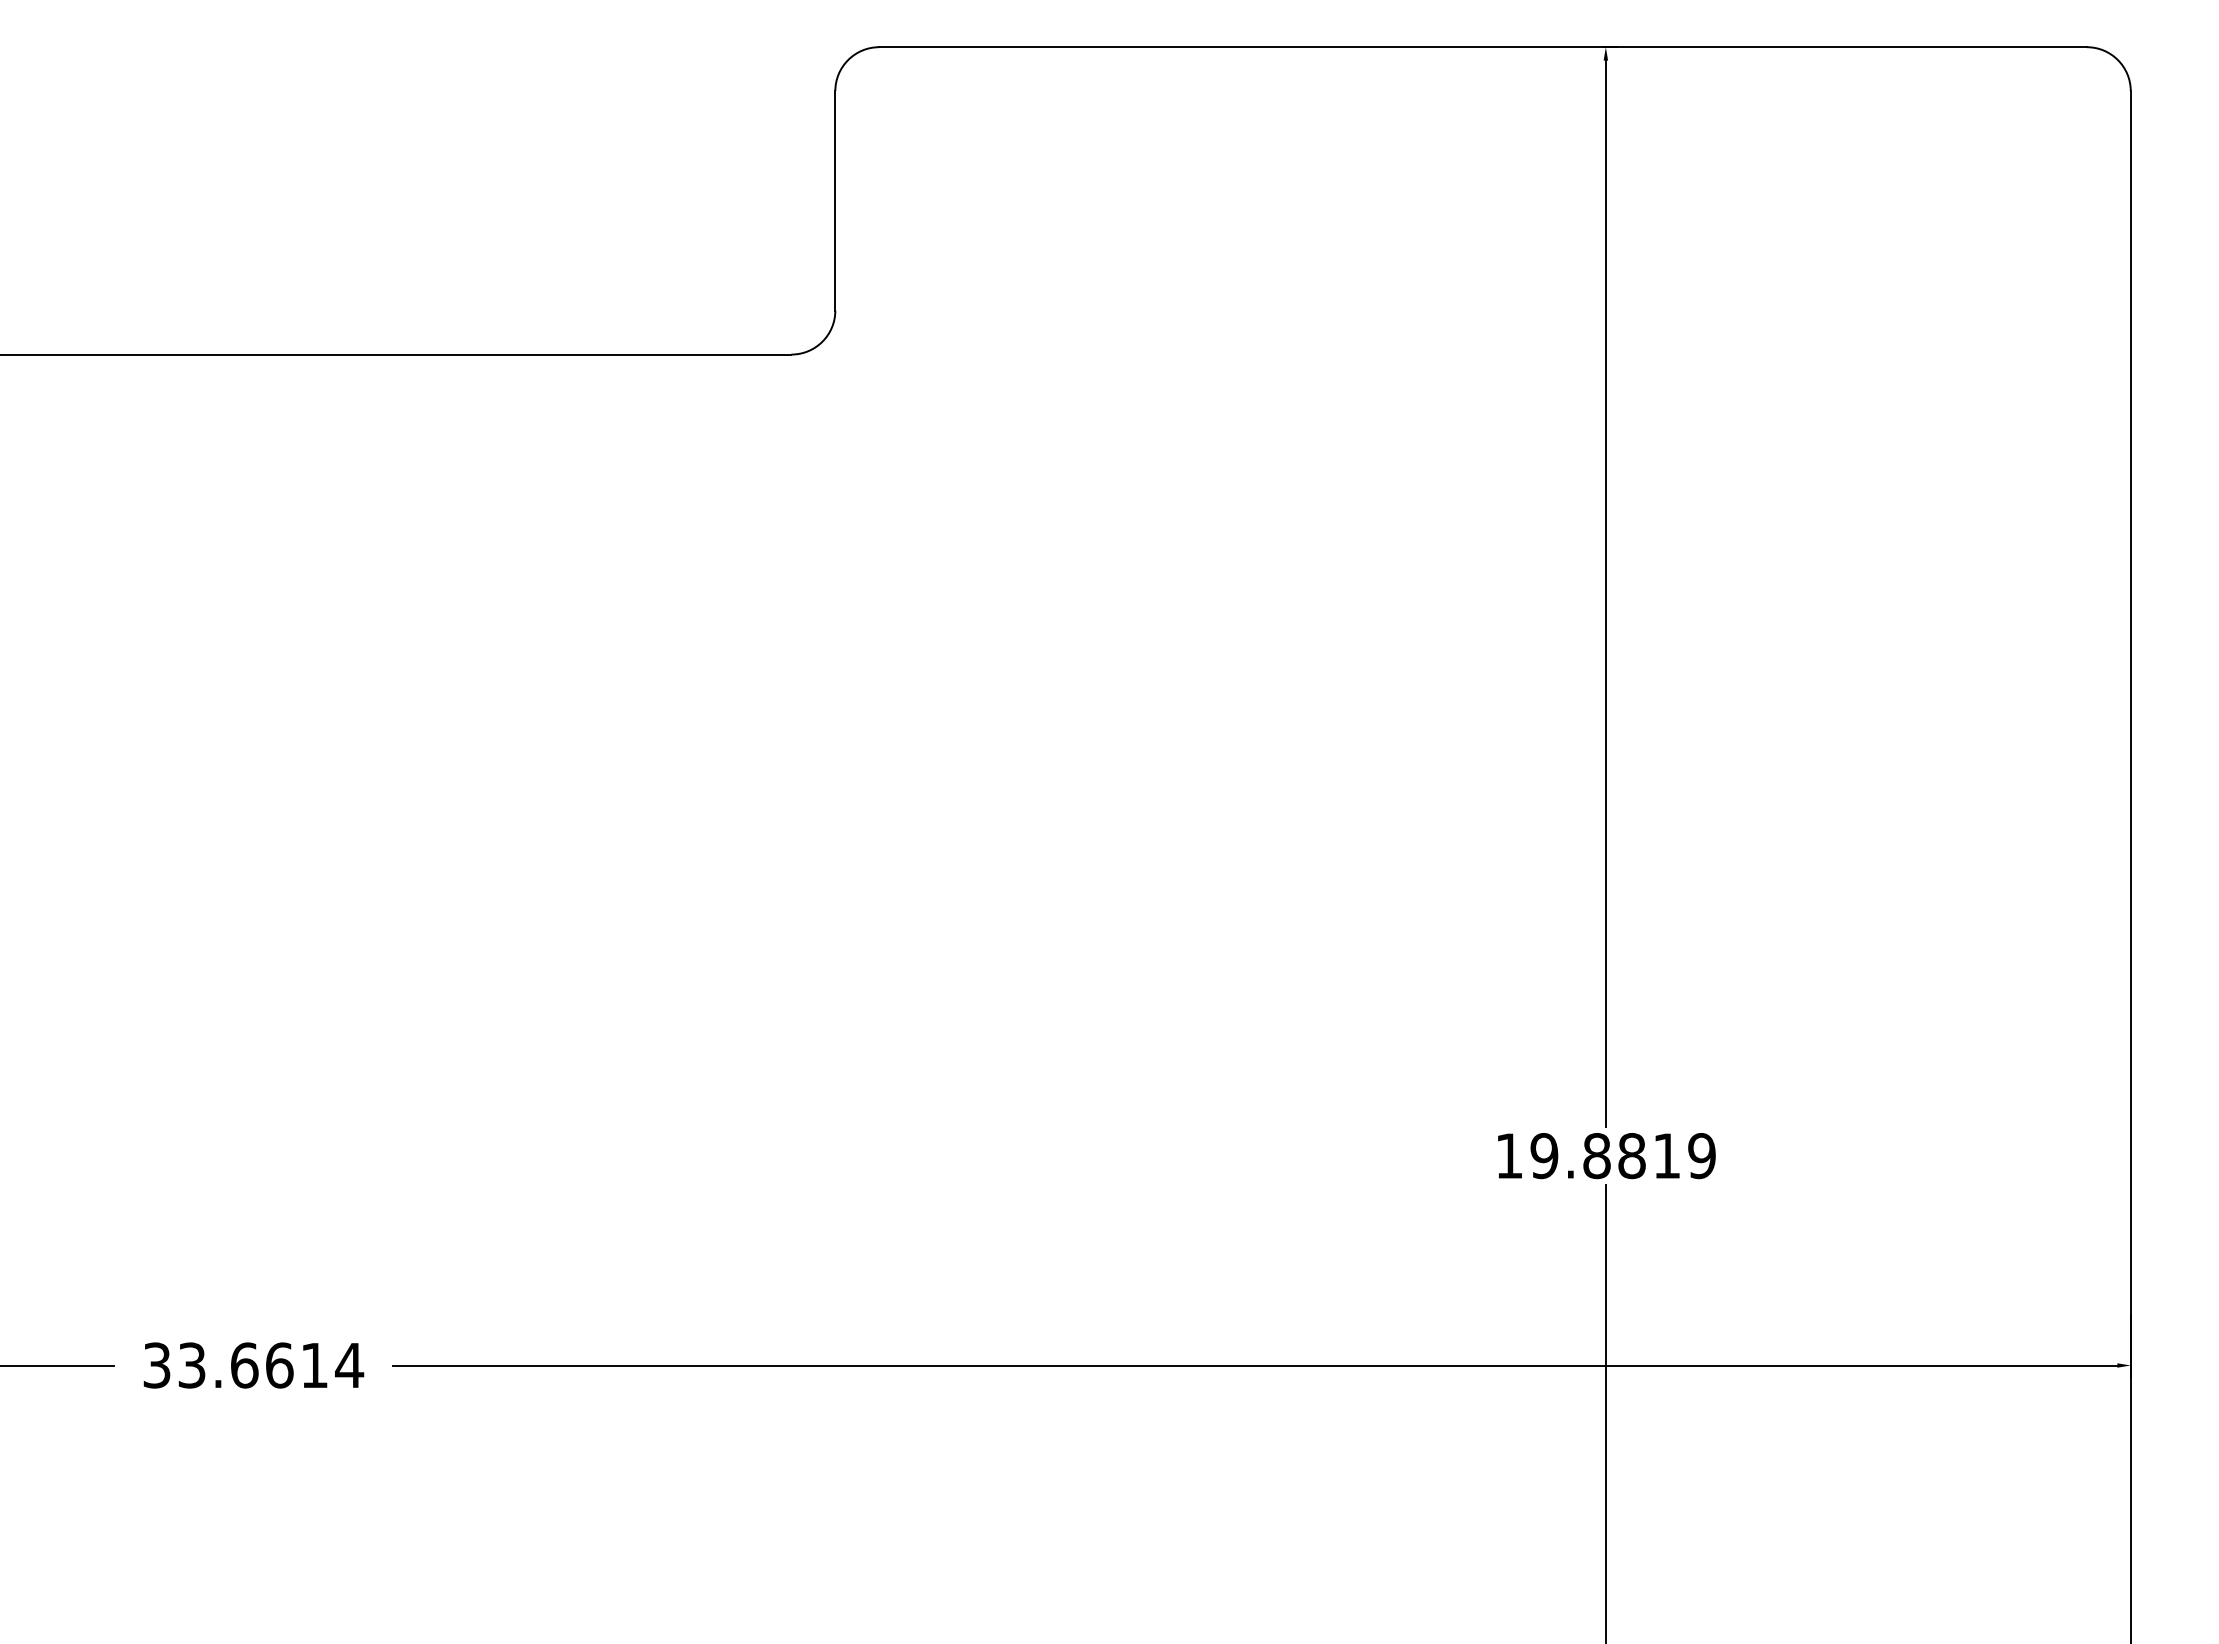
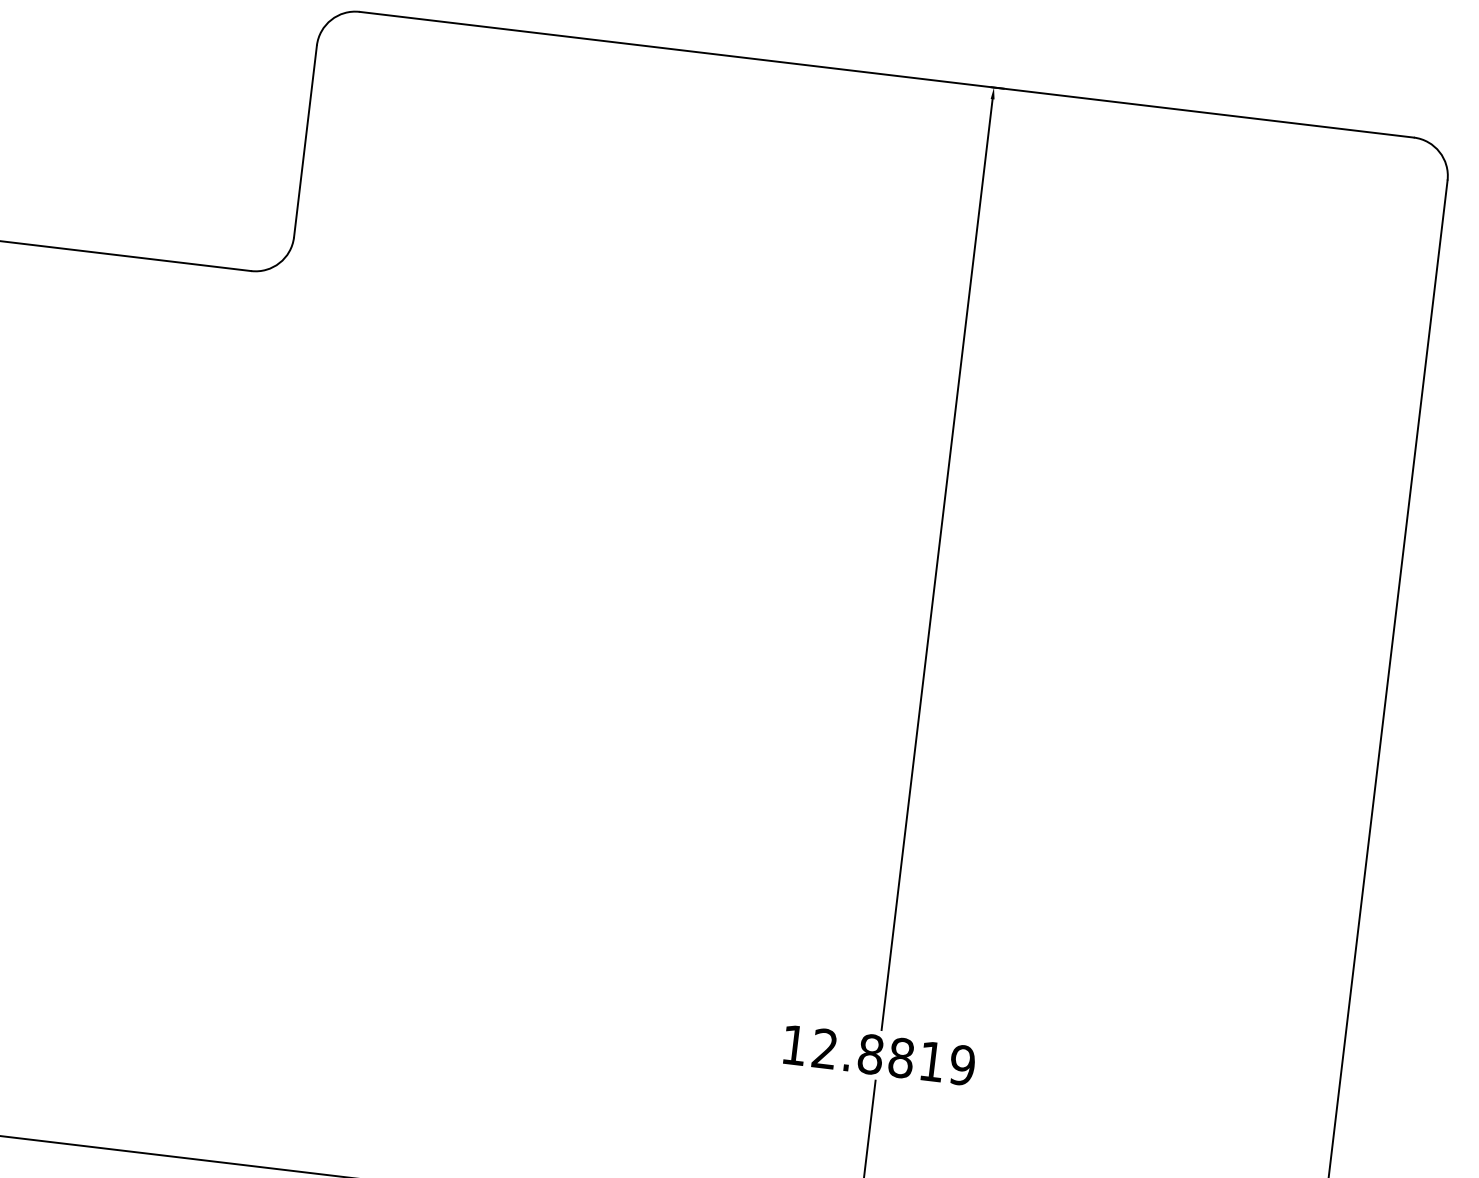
text: (1544, 1156) -> (824, 1049), 19.8819 -> 12.8819

